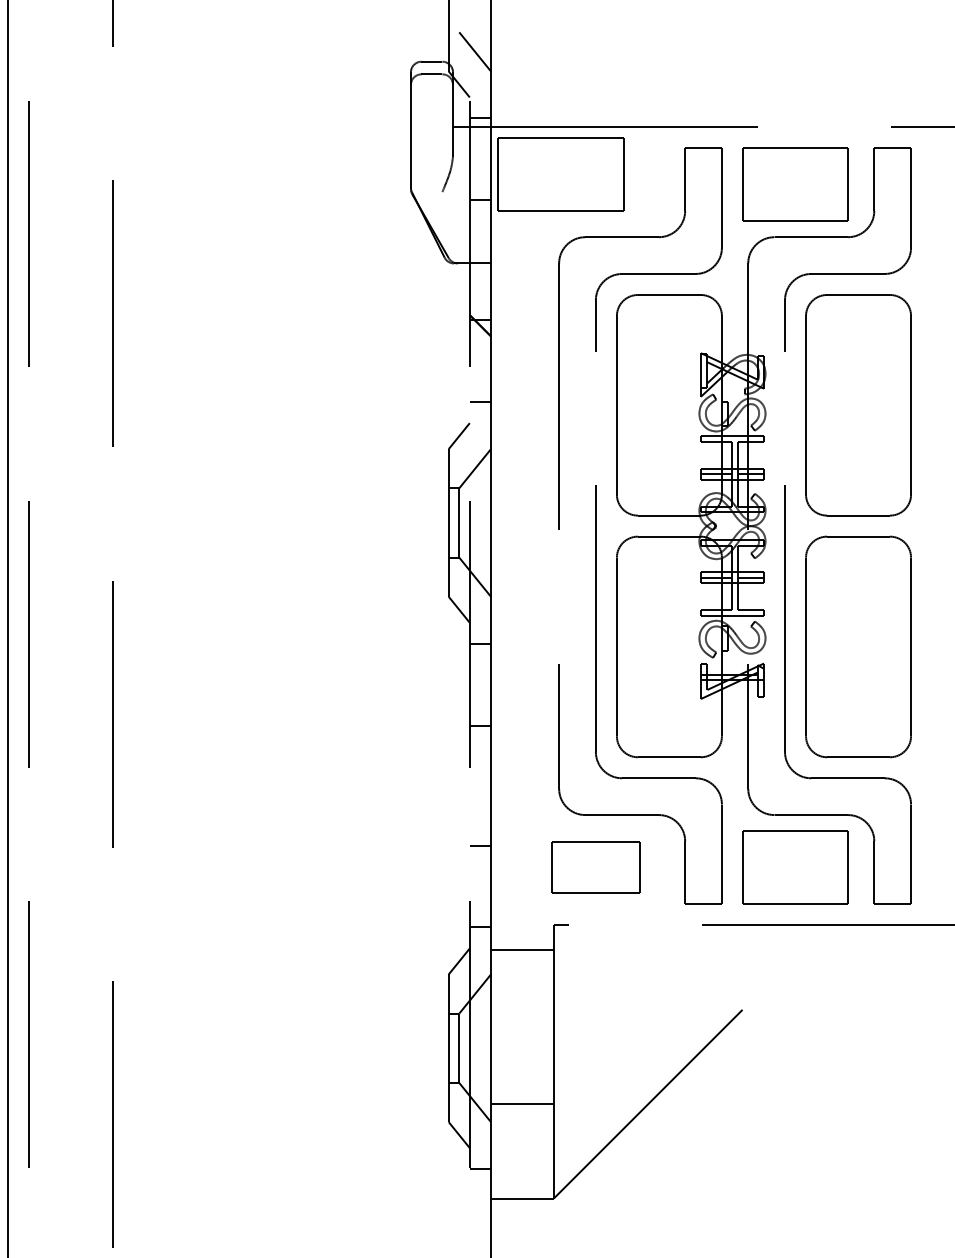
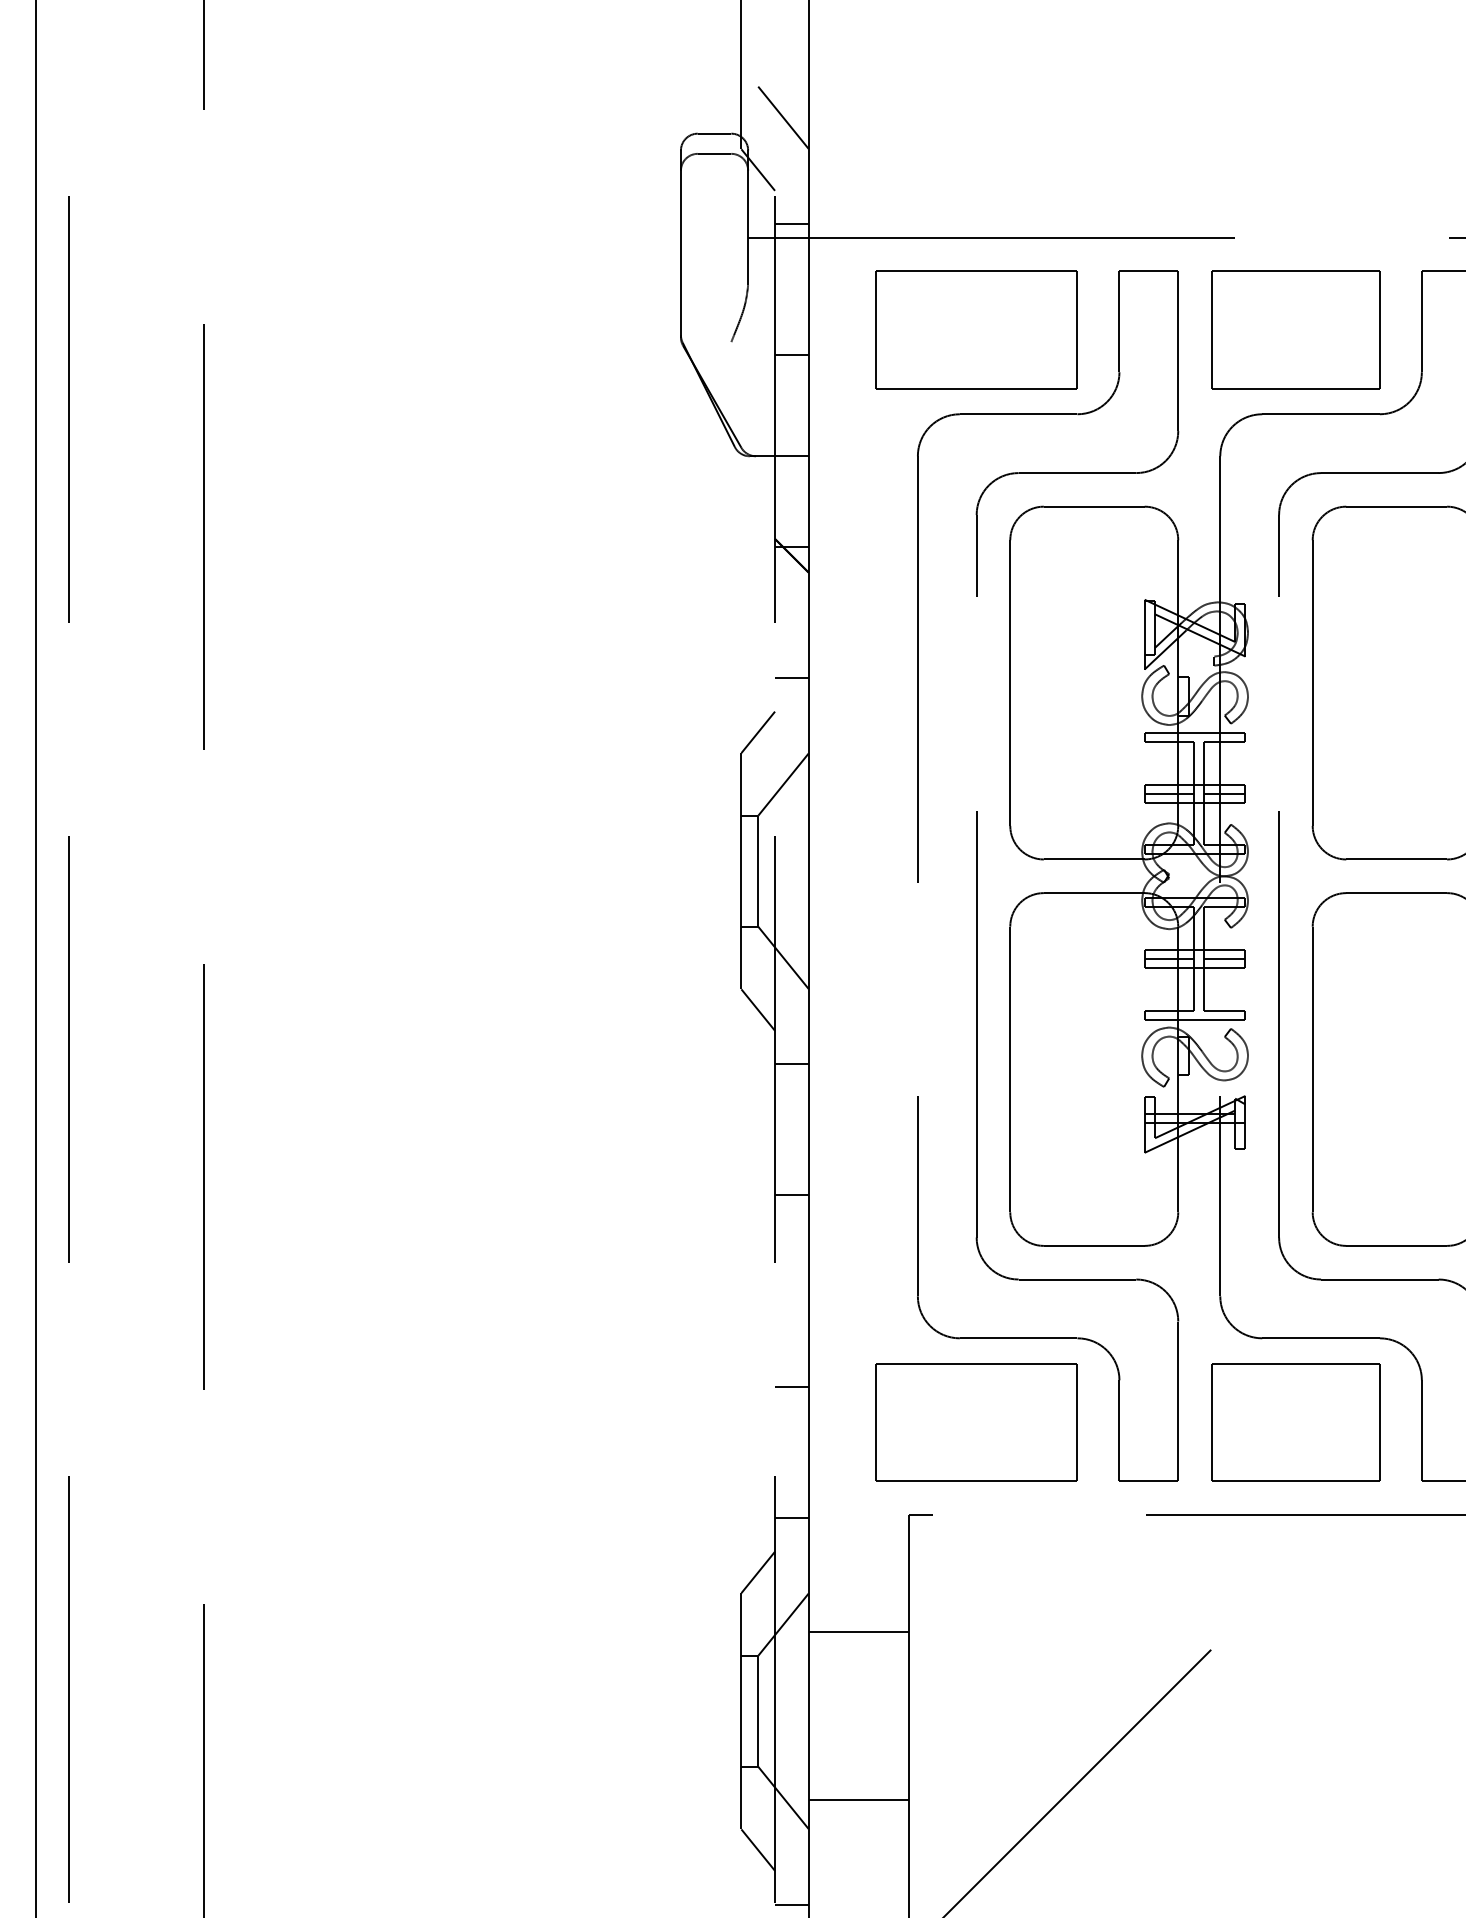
part: (560, 174) -> (976, 329), moved
part: (595, 867) -> (976, 1422), size x1.43
line: (521, 949) -> (857, 1631), moved

